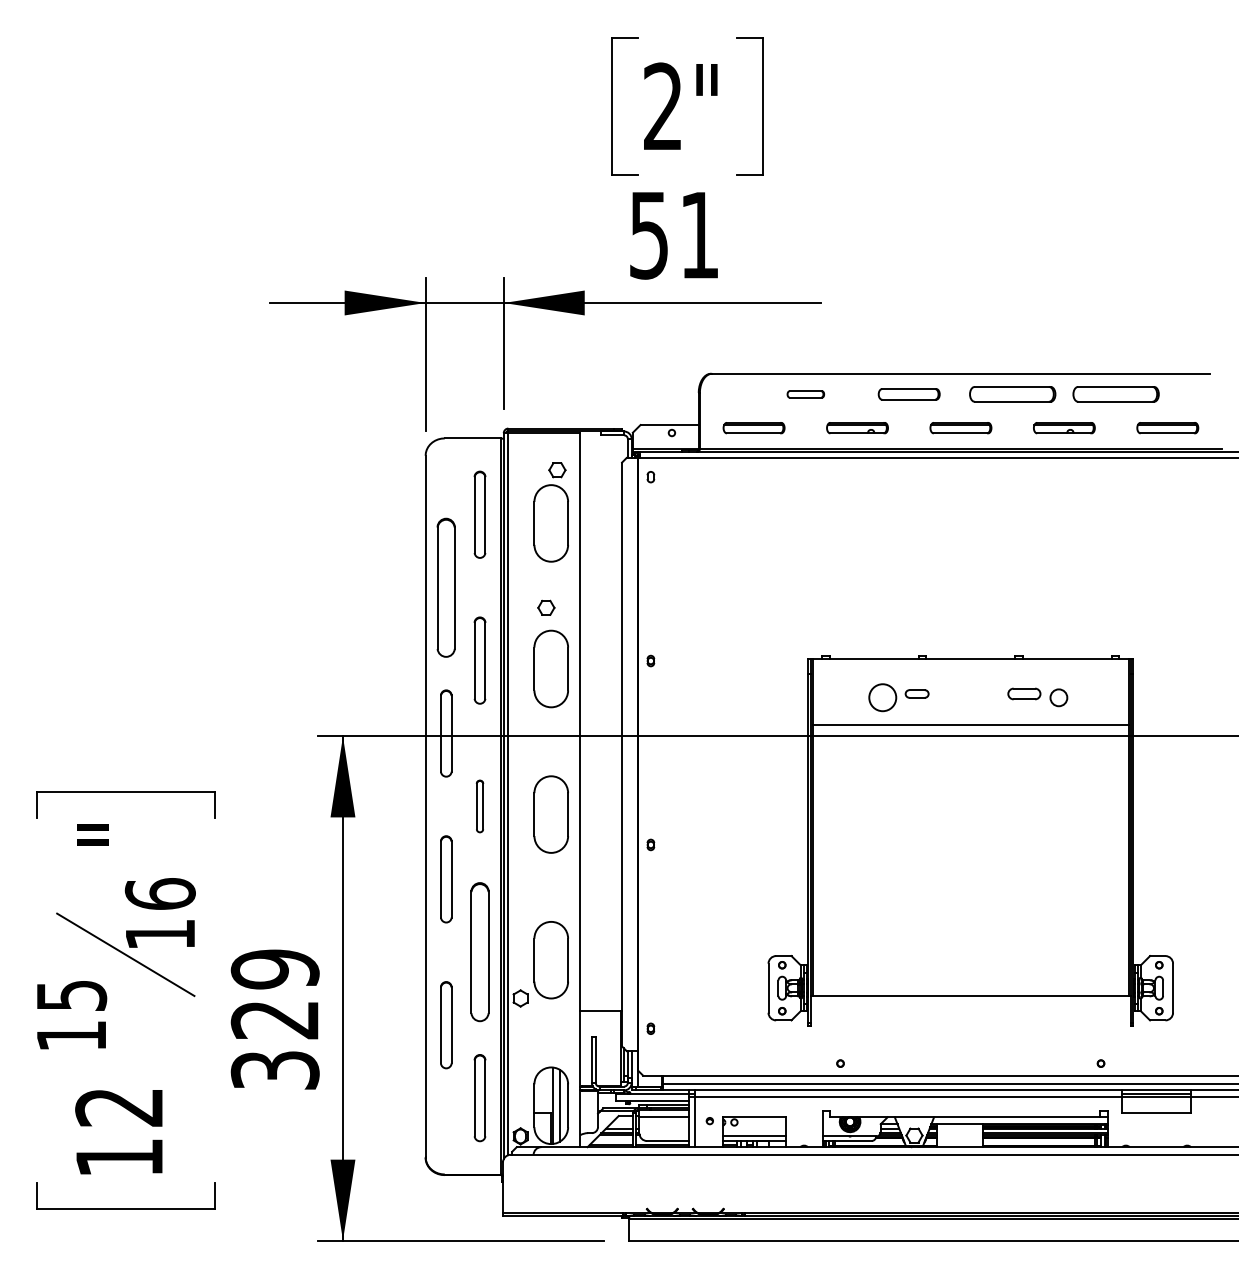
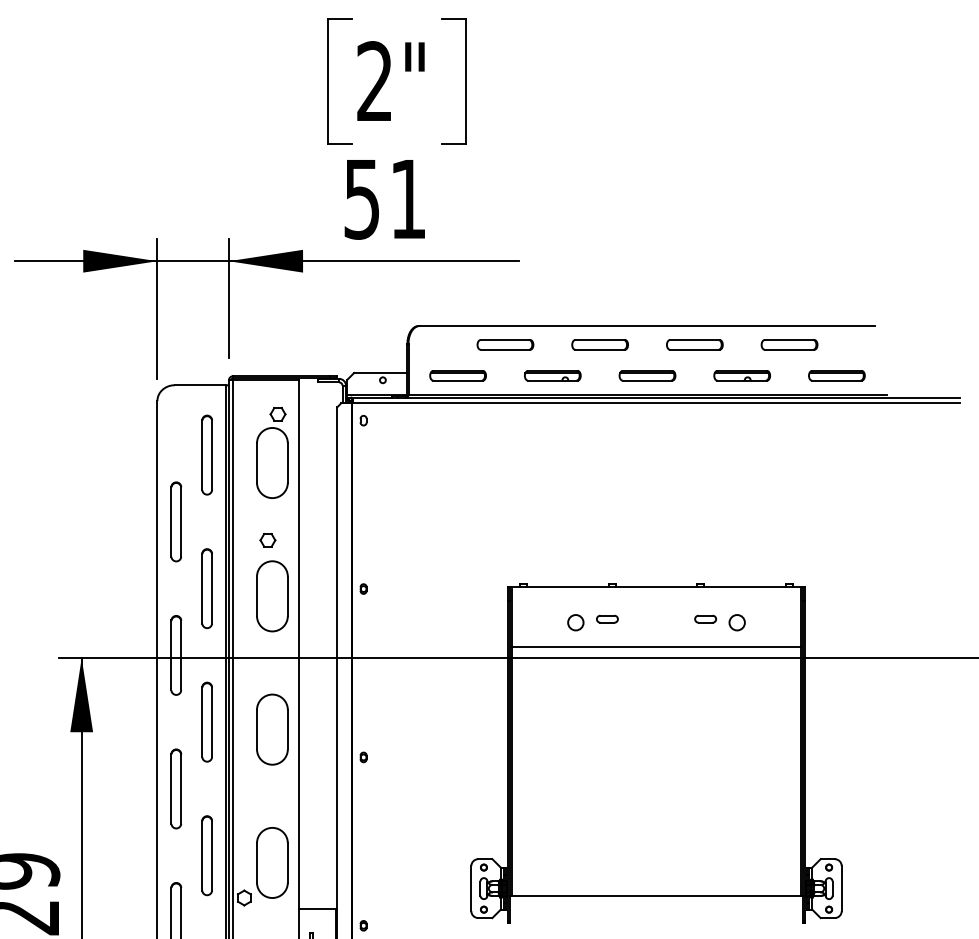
part: (805, 394) -> (505, 345), size x1.67
part: (1012, 394) -> (694, 345), size x0.71
part: (1115, 394) -> (789, 345), size x0.71
part: (446, 587) -> (176, 521), size x0.62
part: (1024, 693) -> (705, 618), size x0.71
circle: (882, 697) -> (575, 622), size x0.62
part: (479, 806) -> (206, 722), size x1.67
part: (479, 952) -> (206, 855), size x0.62

